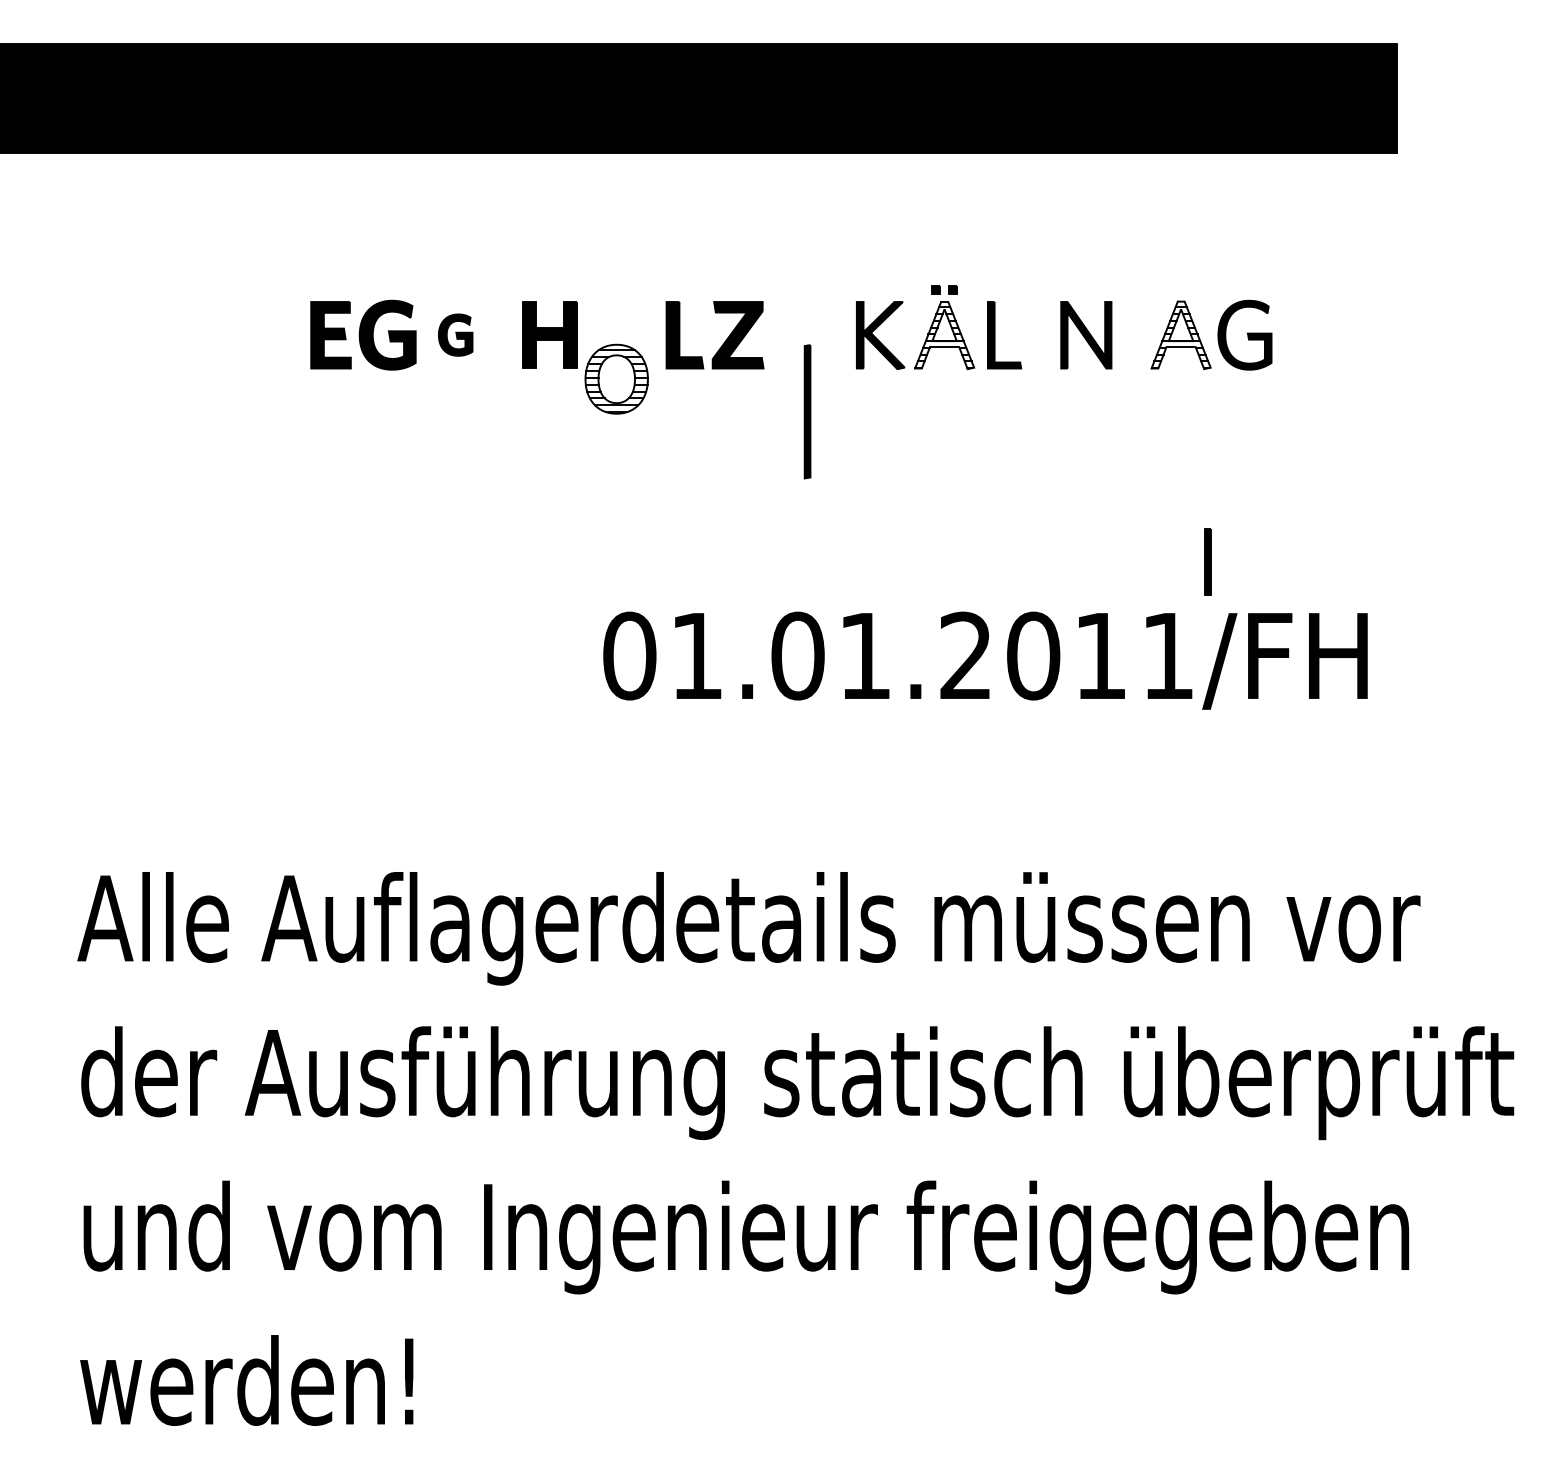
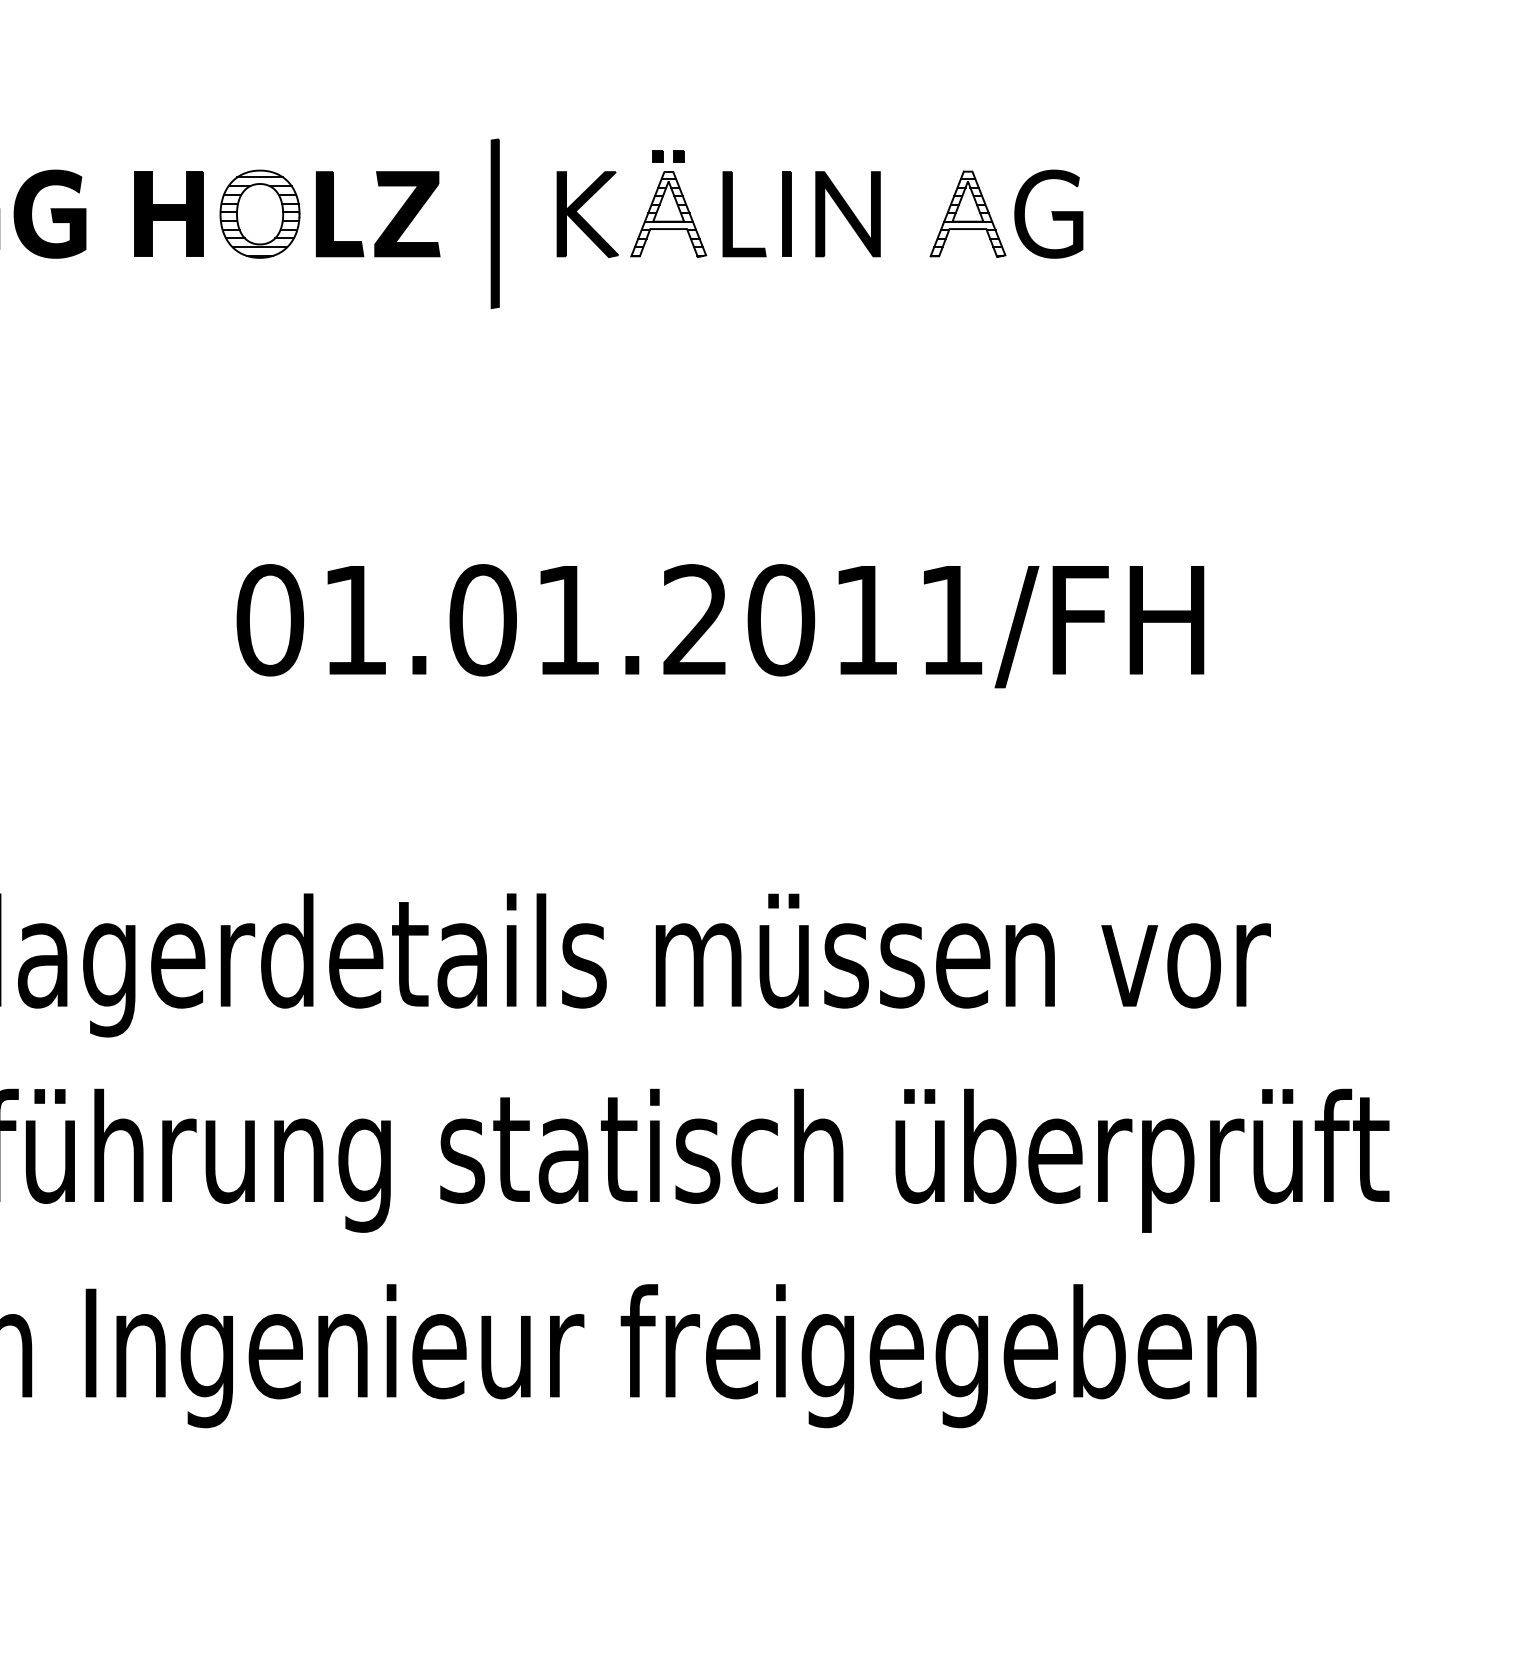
part: (455, 334) -> (49, 213), size x1.67
part: (616, 378) -> (259, 213), moved
part: (807, 411) -> (495, 223), moved
part: (1207, 561) -> (786, 213), moved

